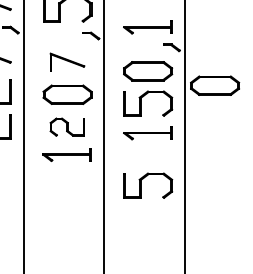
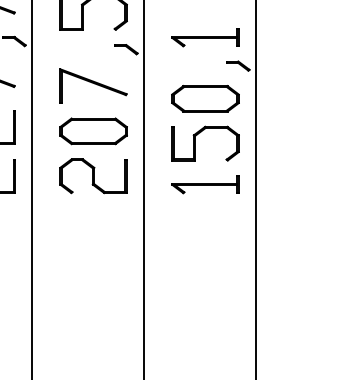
part: (67, 61) -> (93, 85), size x1.43
part: (215, 85) -> (298, 118), removed
part: (67, 127) -> (93, 176), size x1.43
part: (67, 154) -> (93, 214), removed
part: (140, 185) -> (195, 257), removed

